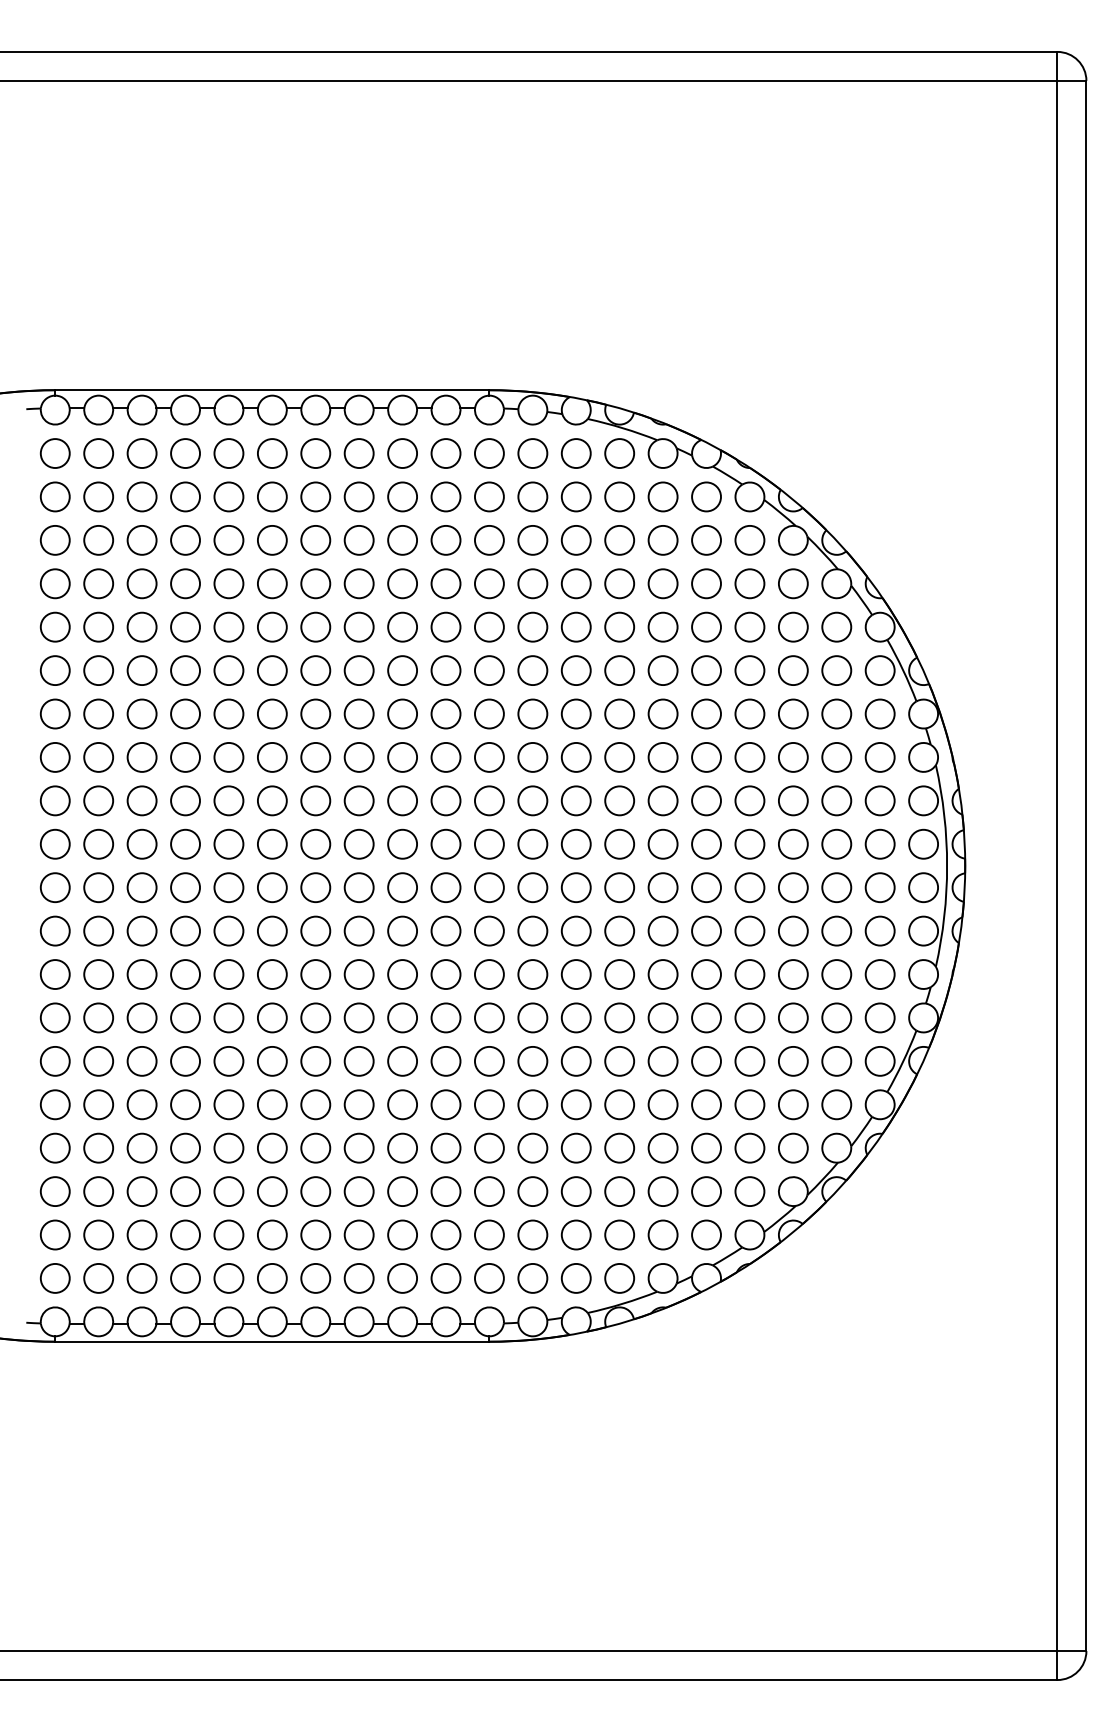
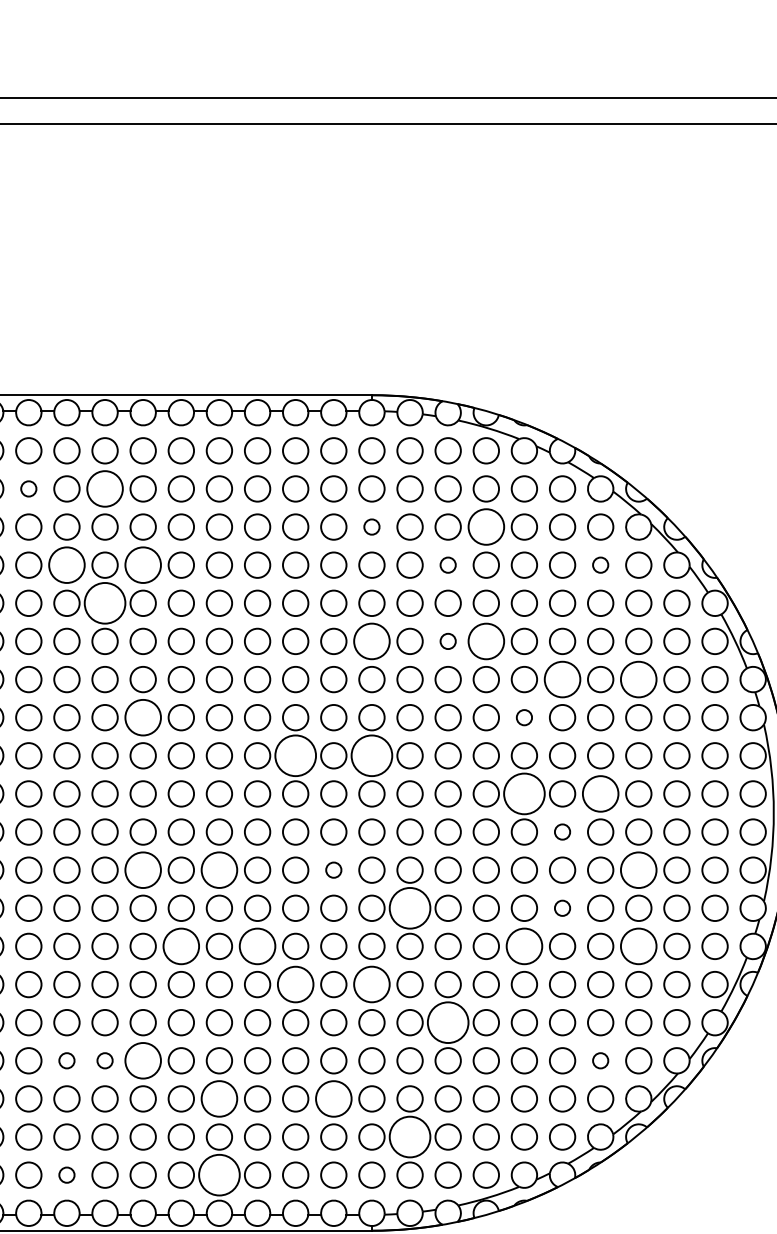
circle: (98, 496) -> (28, 488), size x0.6
circle: (185, 496) -> (105, 488), size x1.4
circle: (488, 539) -> (371, 526), size x0.6
circle: (619, 540) -> (486, 527), size x1.4
circle: (141, 583) -> (66, 564), size x1.4
circle: (228, 583) -> (142, 564), size x1.4
circle: (575, 583) -> (447, 564), size x0.6
circle: (749, 583) -> (600, 564), size x0.6
circle: (185, 626) -> (105, 602), size x1.6
circle: (488, 670) -> (371, 641), size x1.4
circle: (575, 670) -> (447, 641), size x0.6
circle: (619, 670) -> (486, 641), size x1.4
circle: (706, 713) -> (562, 679), size x1.4
circle: (793, 713) -> (638, 679), size x1.4
circle: (228, 756) -> (142, 716), size x1.4
circle: (662, 756) -> (523, 716), size x0.6
circle: (402, 800) -> (295, 755), size x1.6
circle: (488, 800) -> (371, 755), size x1.6
circle: (662, 843) -> (523, 793), size x1.6
circle: (749, 843) -> (600, 793), size x1.4
circle: (706, 887) -> (562, 831), size x0.6
circle: (228, 930) -> (142, 869), size x1.4
circle: (315, 930) -> (219, 869), size x1.4
circle: (445, 930) -> (333, 869), size x0.6
circle: (793, 930) -> (638, 869), size x1.4
circle: (532, 974) -> (409, 908), size x1.6
circle: (706, 974) -> (562, 908), size x0.6
circle: (271, 1017) -> (180, 946), size x1.4
circle: (358, 1017) -> (256, 946), size x1.4
circle: (662, 1017) -> (523, 946), size x1.4
circle: (793, 1017) -> (638, 946), size x1.4
circle: (402, 1060) -> (295, 983), size x1.4
circle: (489, 1061) -> (371, 984), size x1.4
circle: (575, 1104) -> (447, 1022), size x1.6
circle: (141, 1147) -> (66, 1060), size x0.6
circle: (185, 1147) -> (105, 1060), size x0.6
circle: (228, 1147) -> (142, 1060), size x1.4
circle: (749, 1147) -> (600, 1060), size x0.6
circle: (315, 1191) -> (219, 1098), size x1.4
circle: (445, 1191) -> (333, 1098), size x1.4
circle: (532, 1234) -> (409, 1136), size x1.6
circle: (141, 1277) -> (66, 1174), size x0.6
circle: (315, 1277) -> (219, 1174), size x1.6

